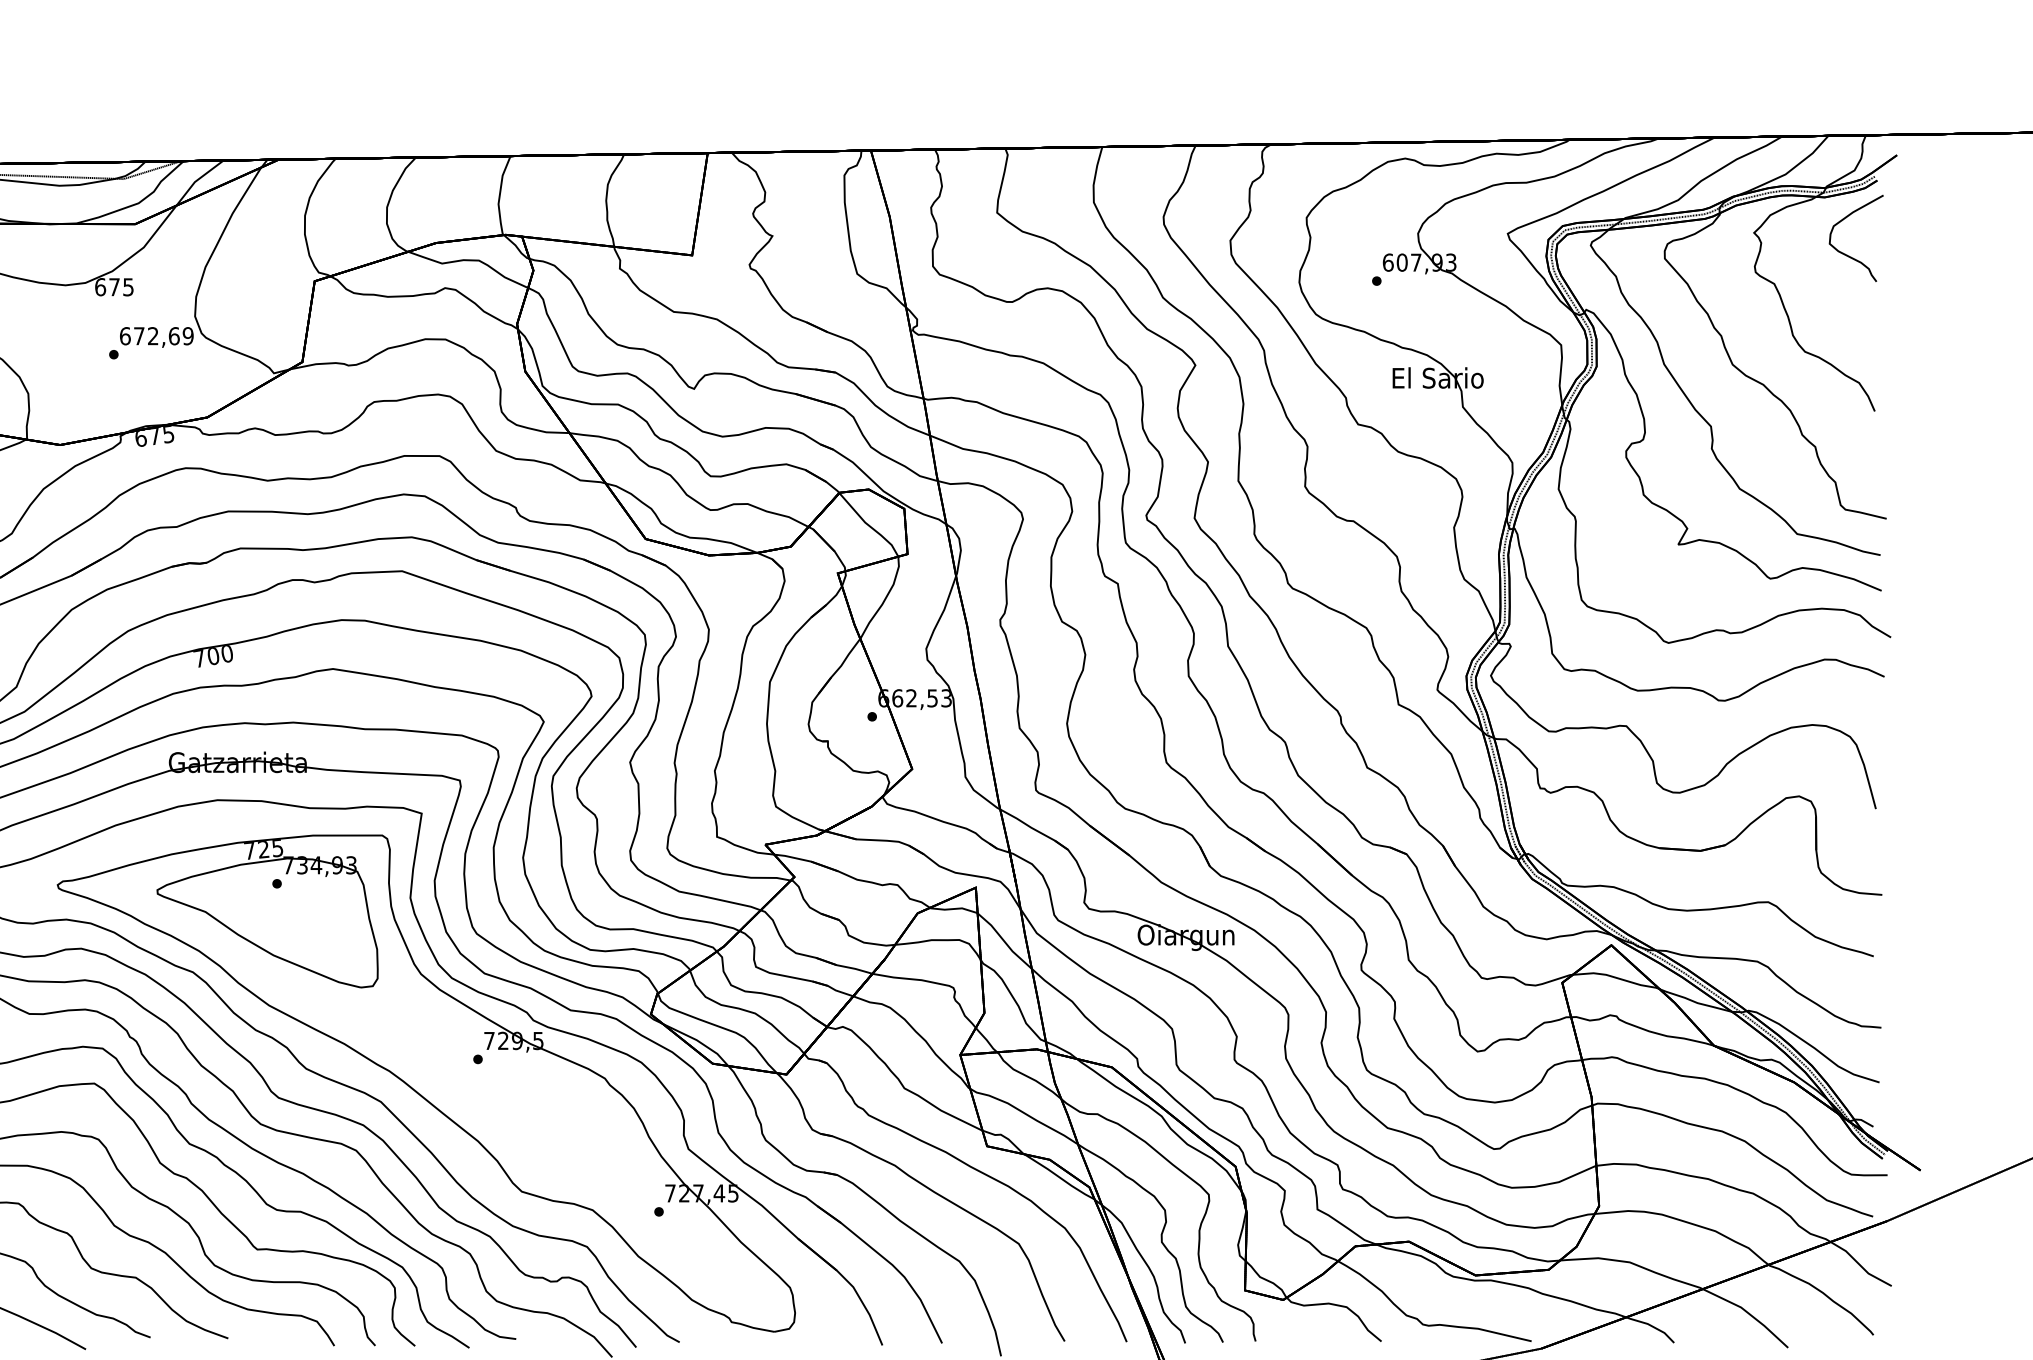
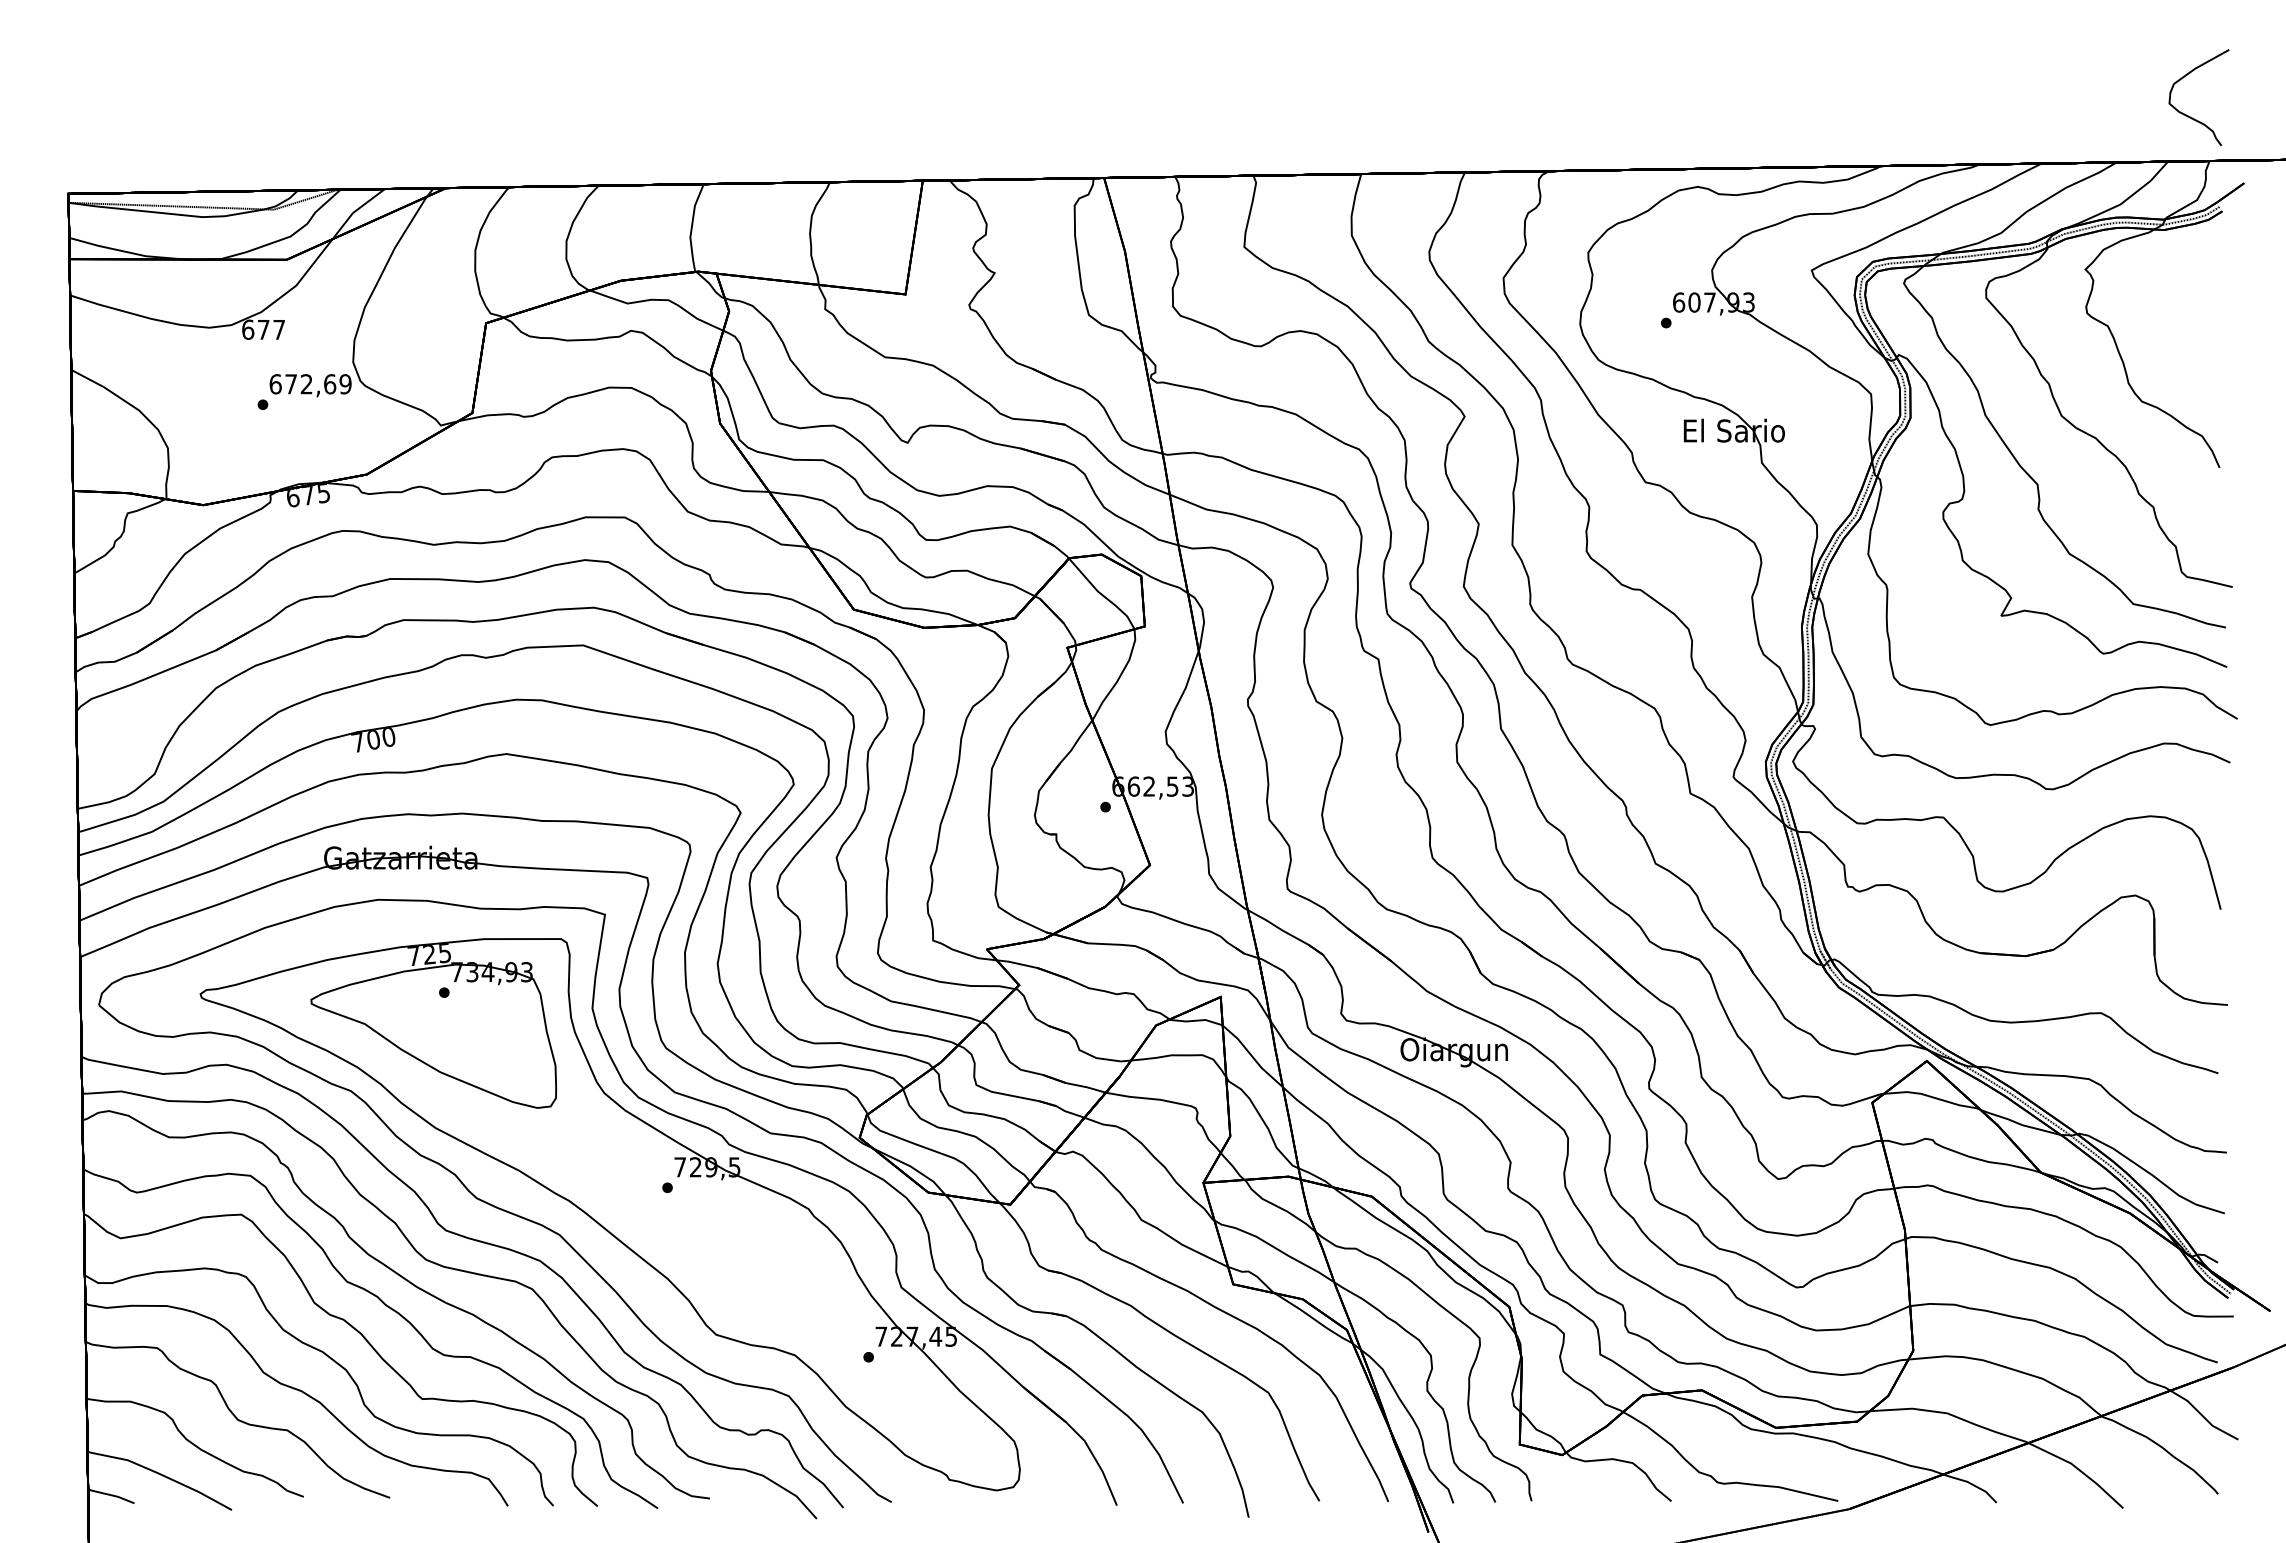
part: (1846, 254) -> (2188, 115), moved
text: (127, 287) -> (278, 330), 675 -> 677

